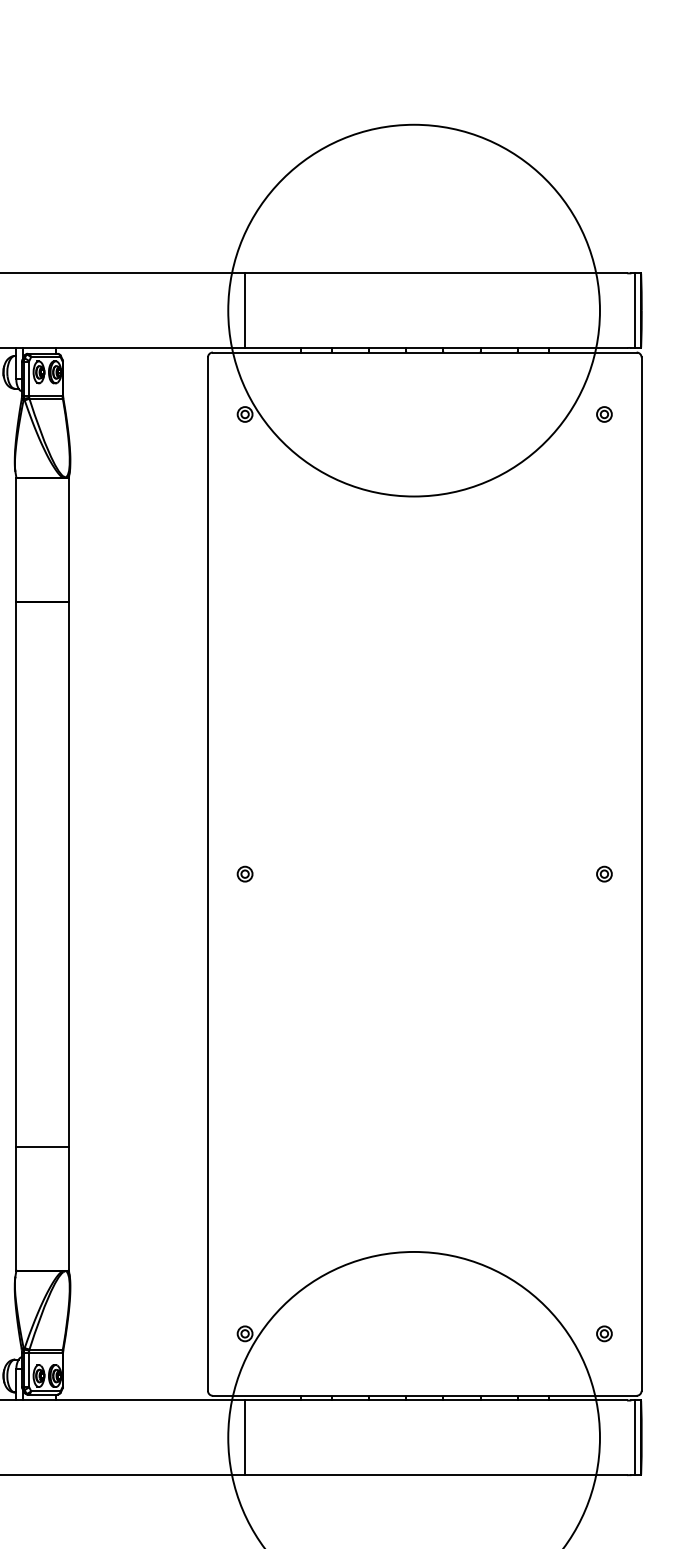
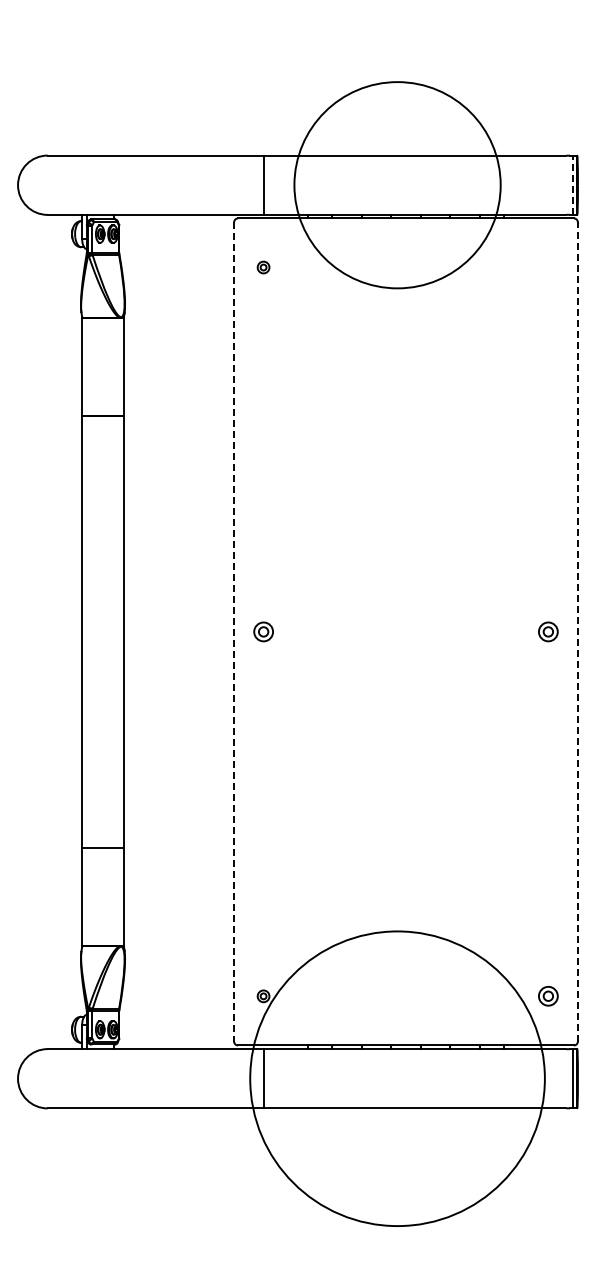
circle: (414, 309) -> (397, 184), size x0.7
line: (634, 310) -> (572, 185), solid -> dashed
part: (604, 414) -> (548, 267), removed
line: (208, 873) -> (234, 631), solid -> dashed
part: (245, 873) -> (263, 631), size x1.6
part: (604, 873) -> (548, 631), size x1.6
line: (641, 873) -> (577, 631), solid -> dashed
part: (604, 1334) -> (548, 996), size x1.6

